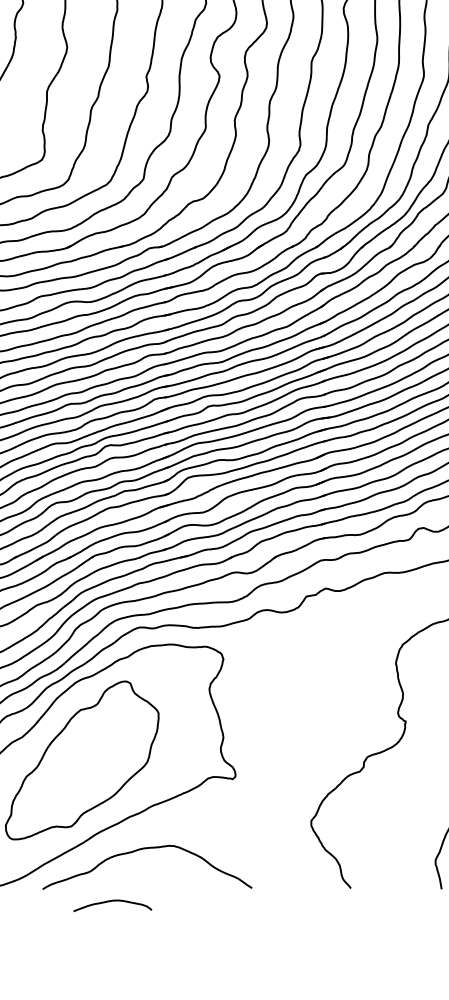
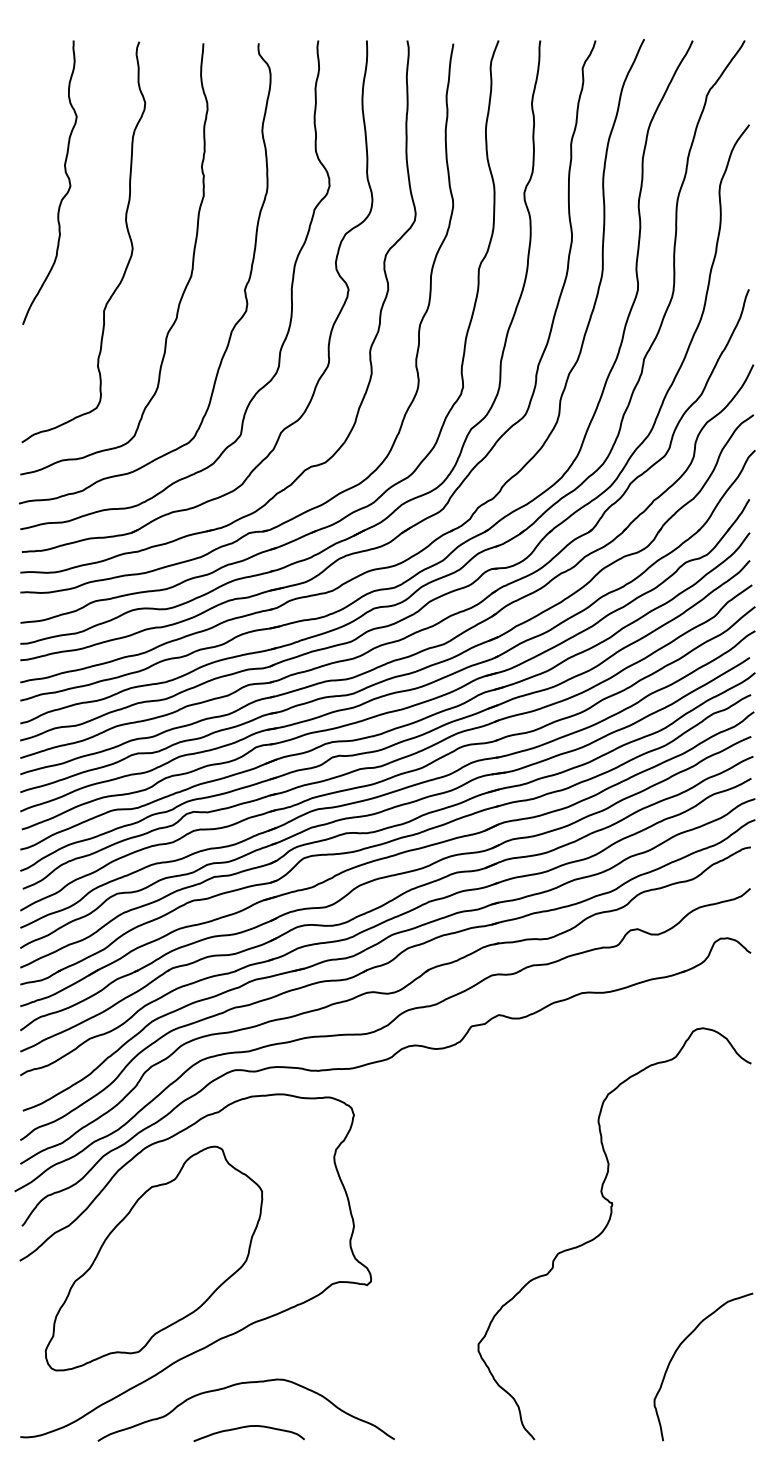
curve: (112, 901) -> (248, 1427), moved

